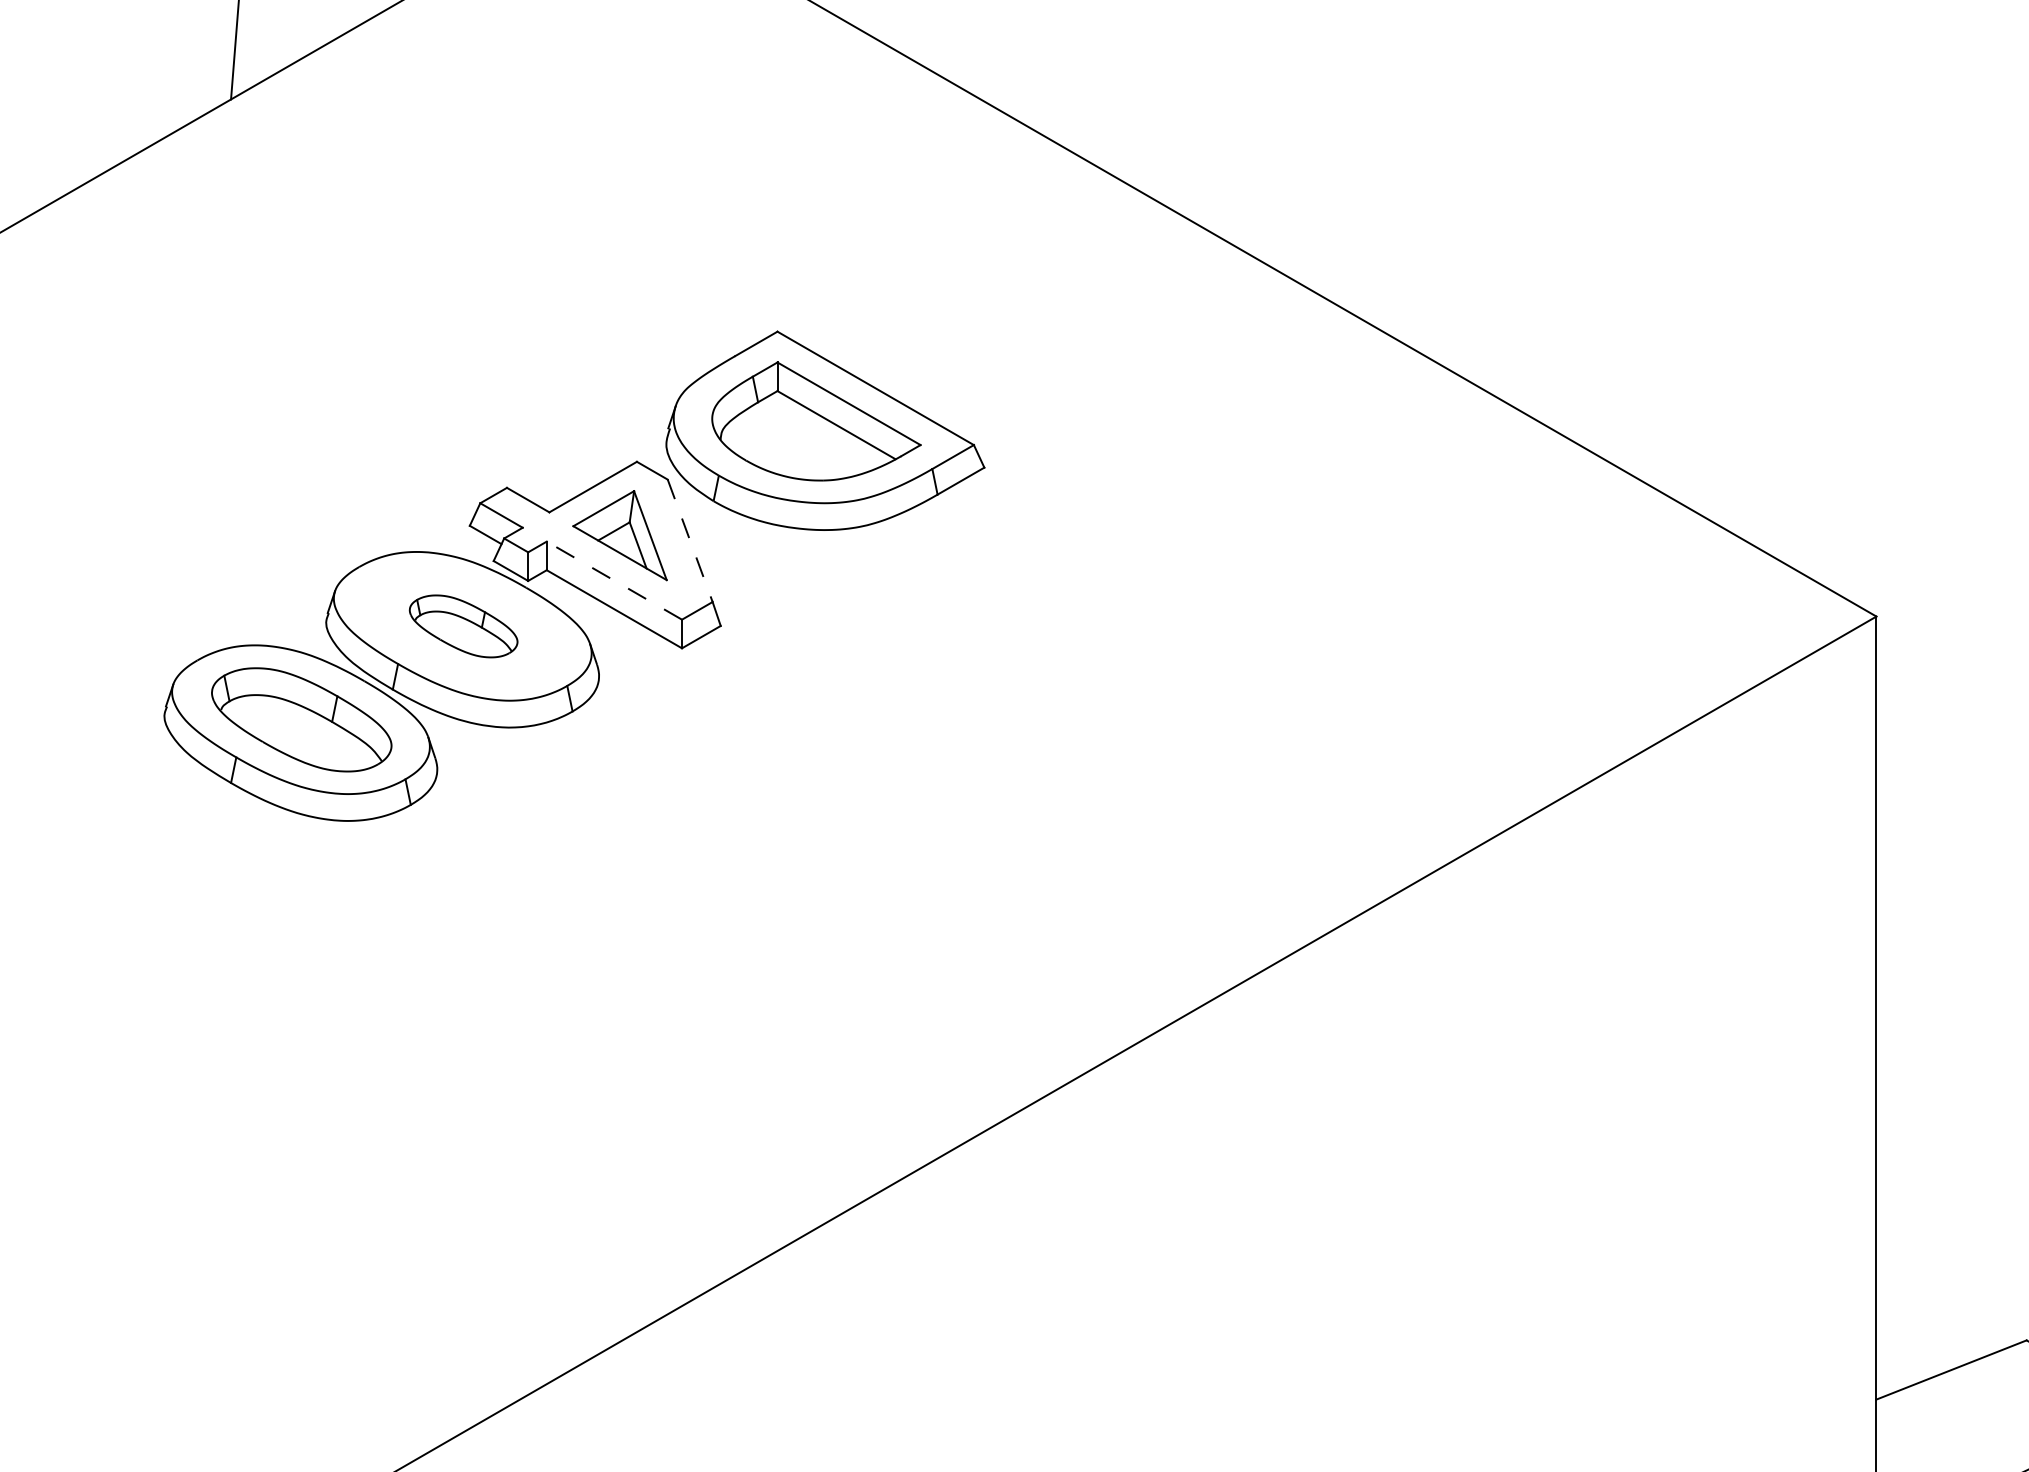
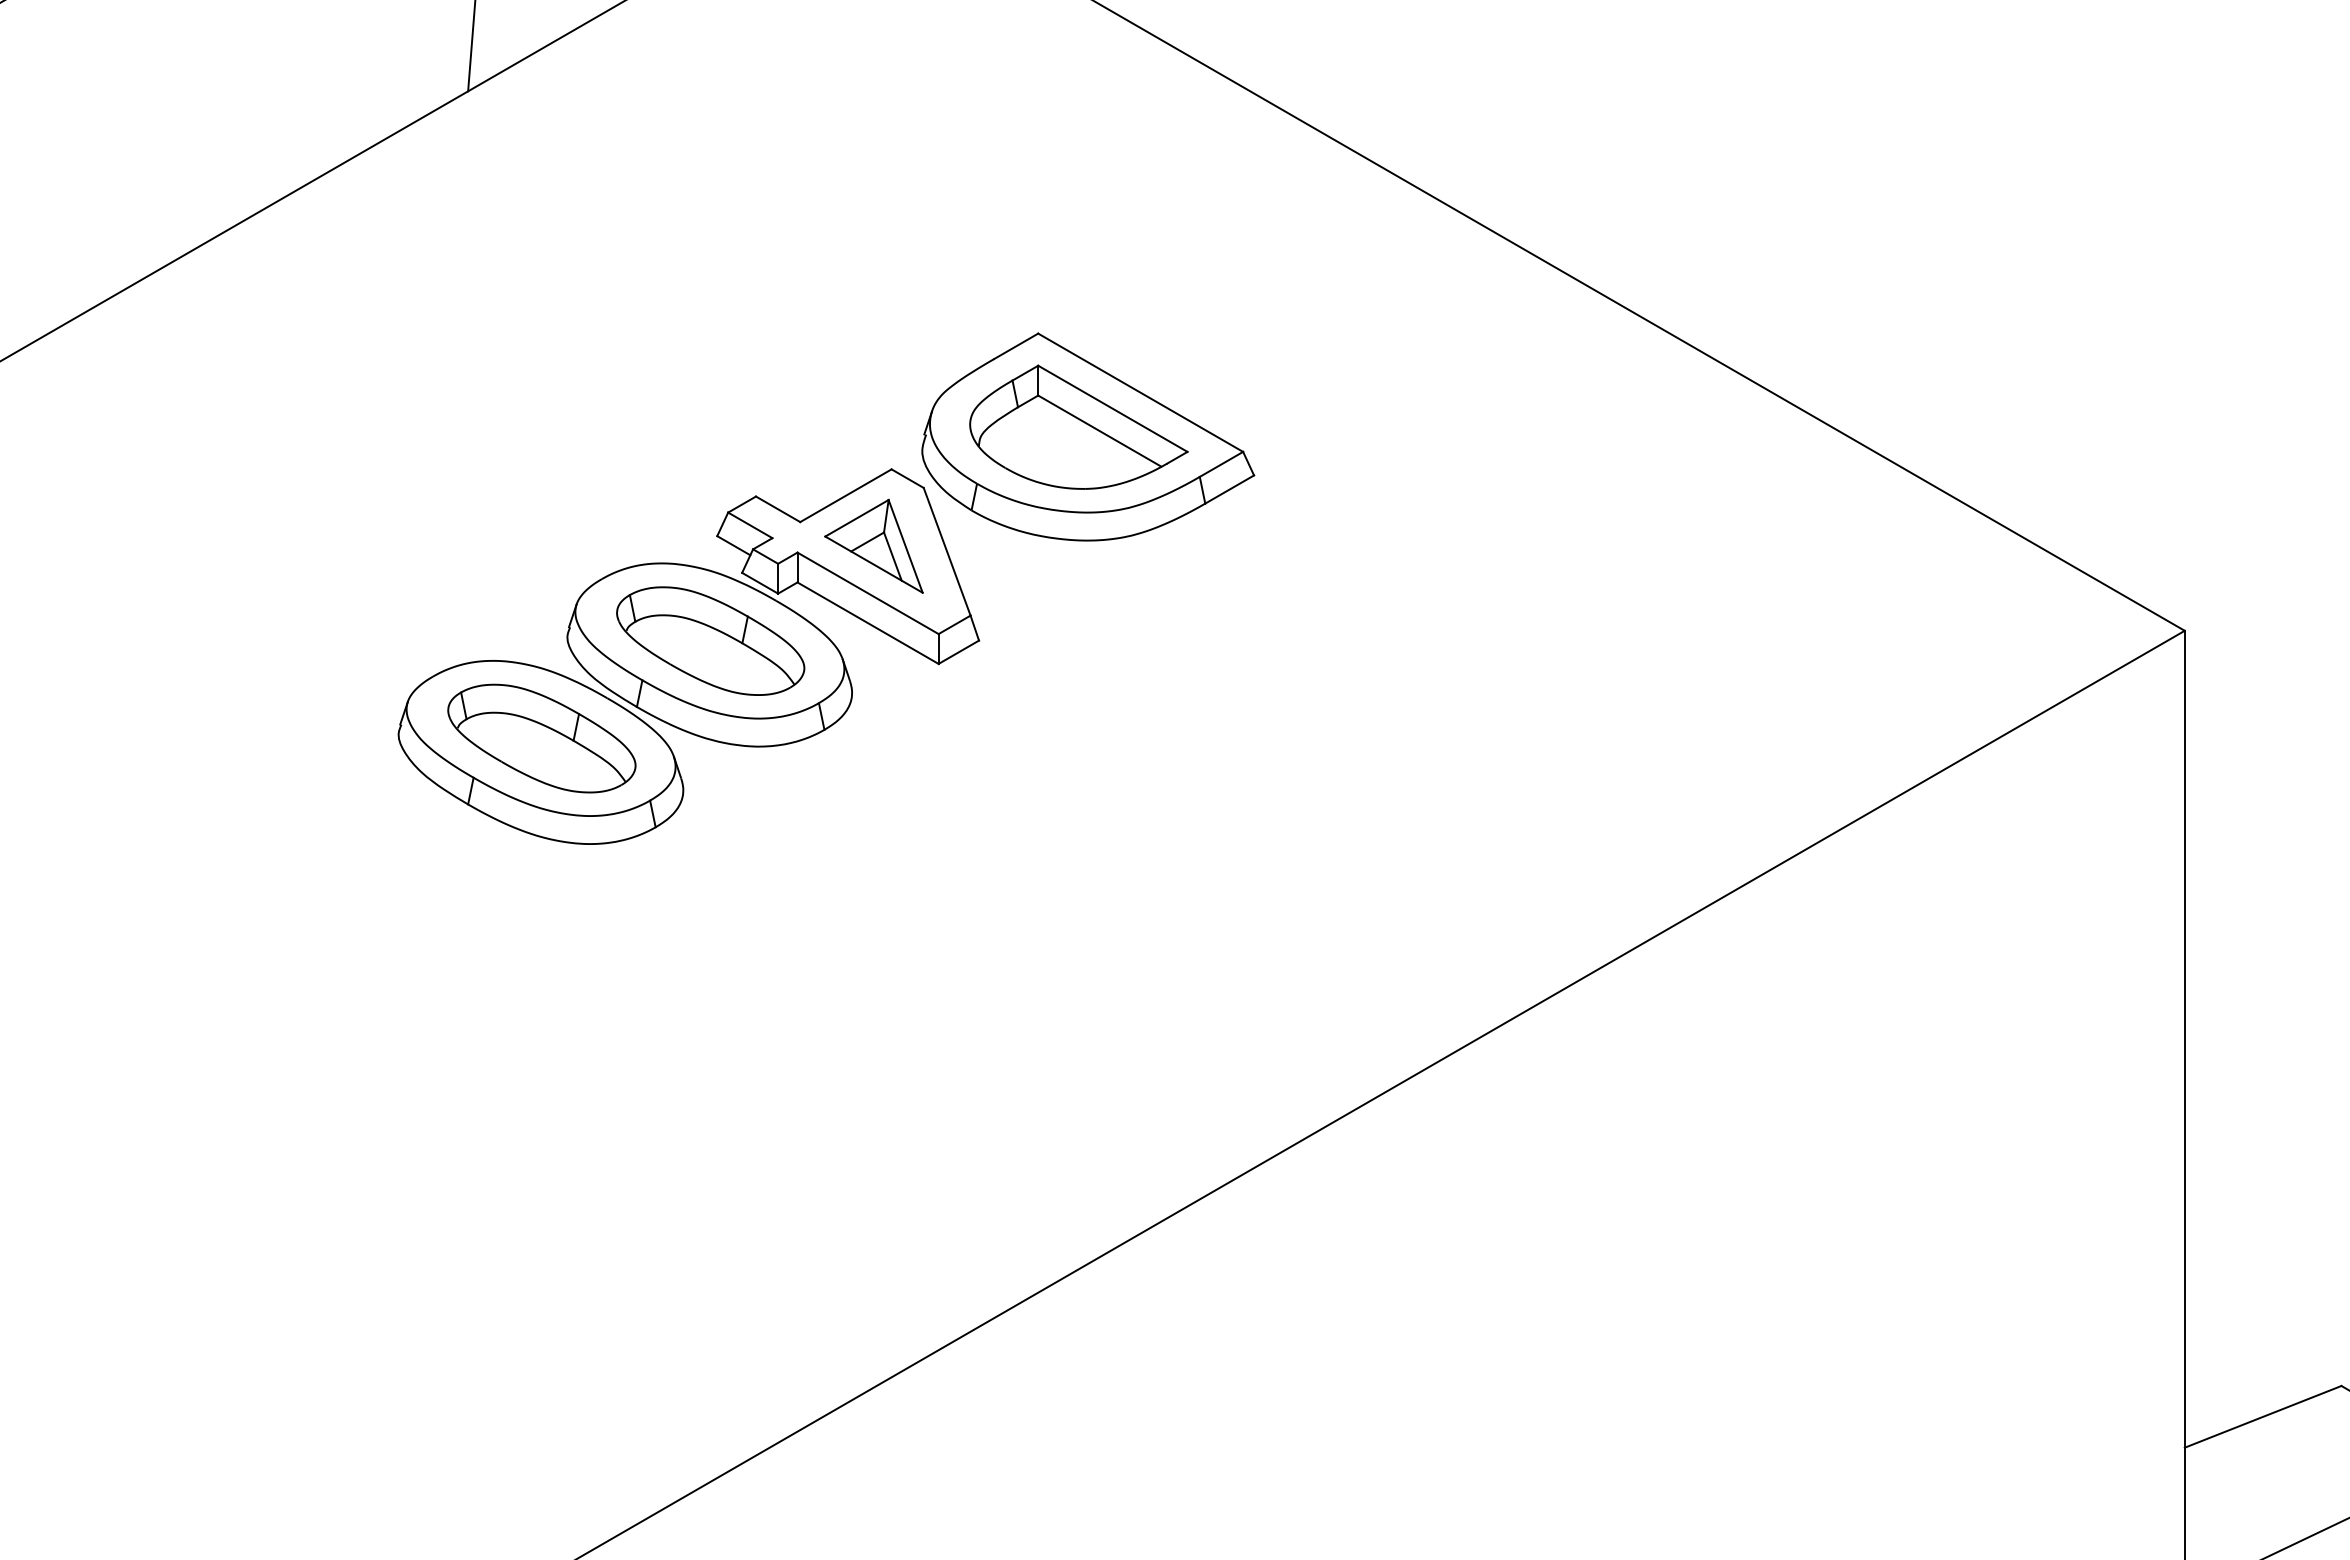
line: (690, 541) -> (947, 552), dashed -> solid
line: (613, 580) -> (867, 593), dashed -> solid
part: (463, 625) -> (710, 640), size x1.67

